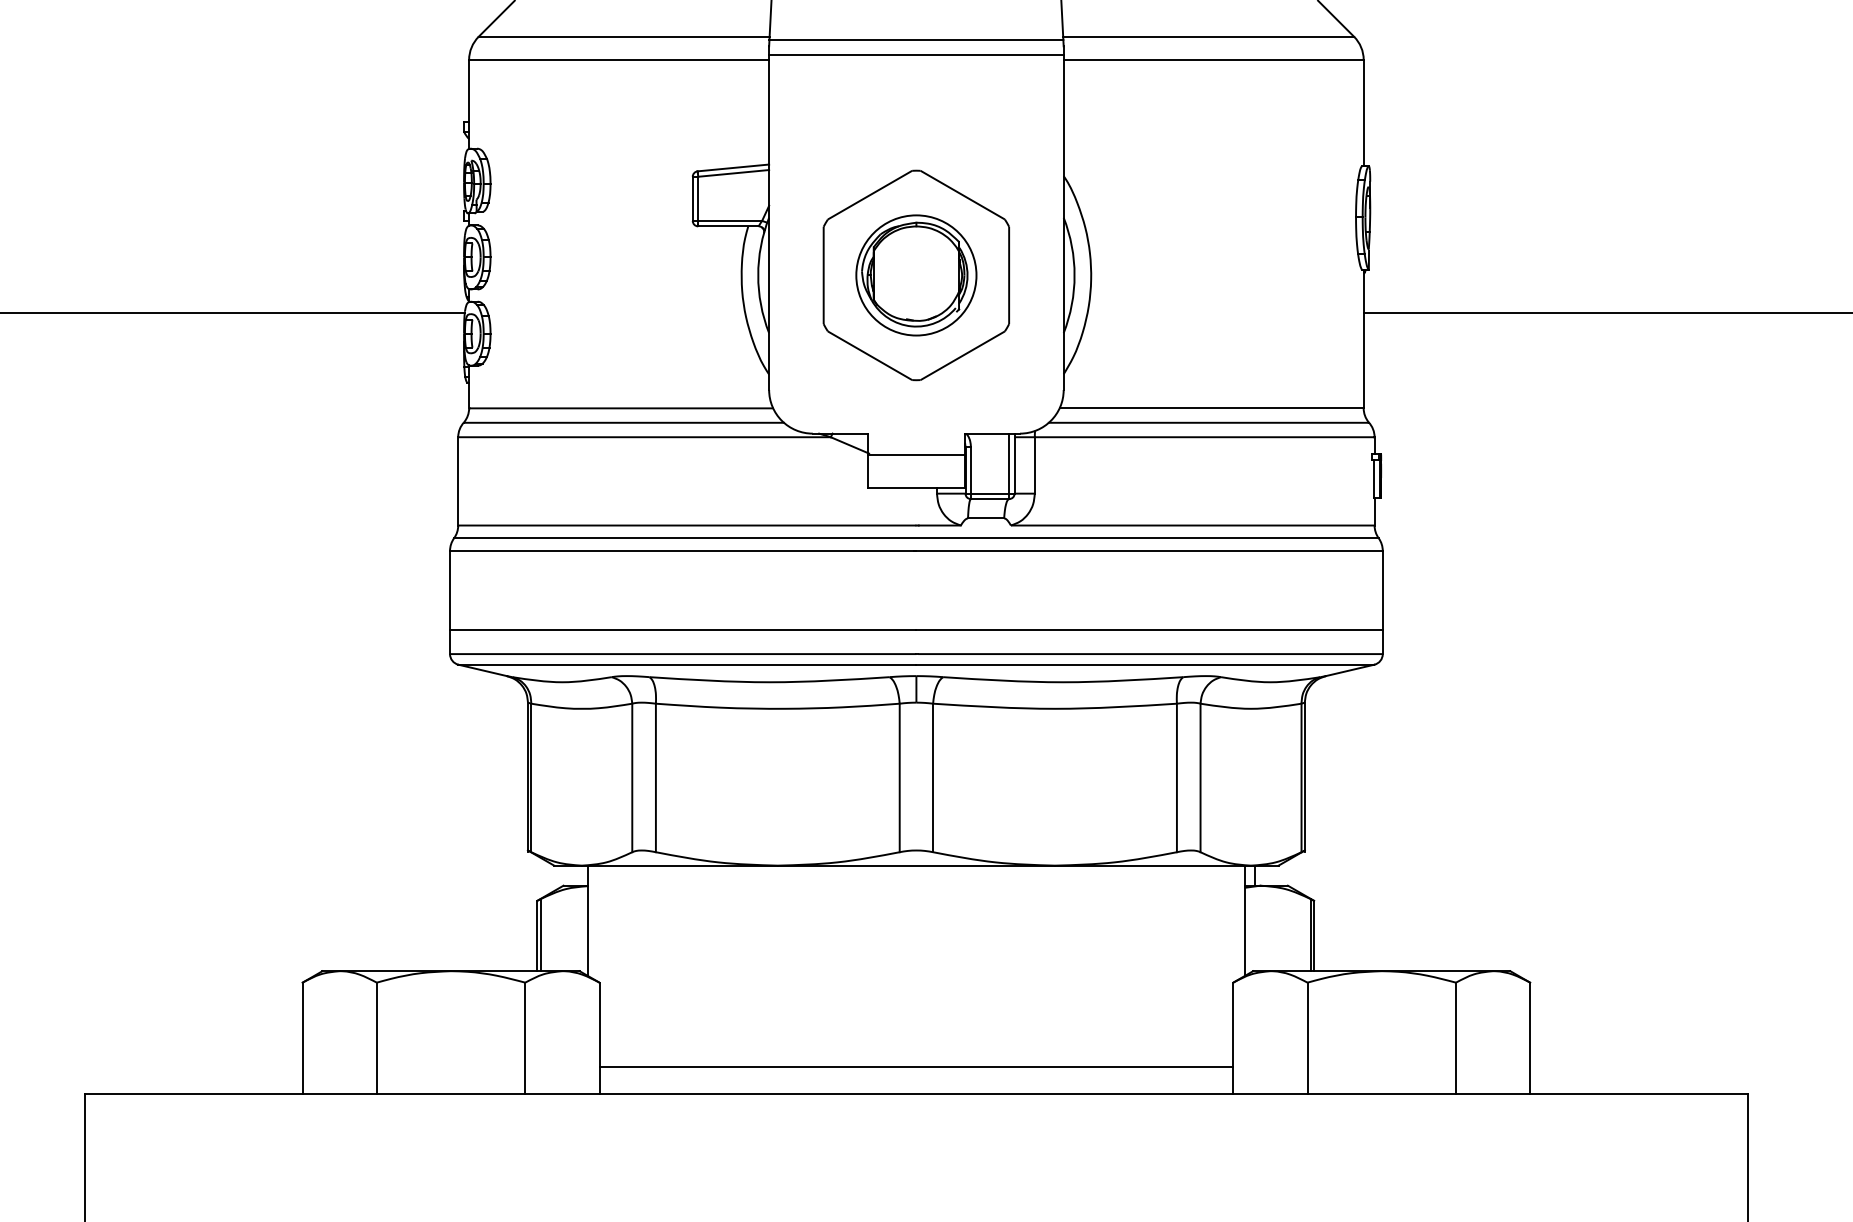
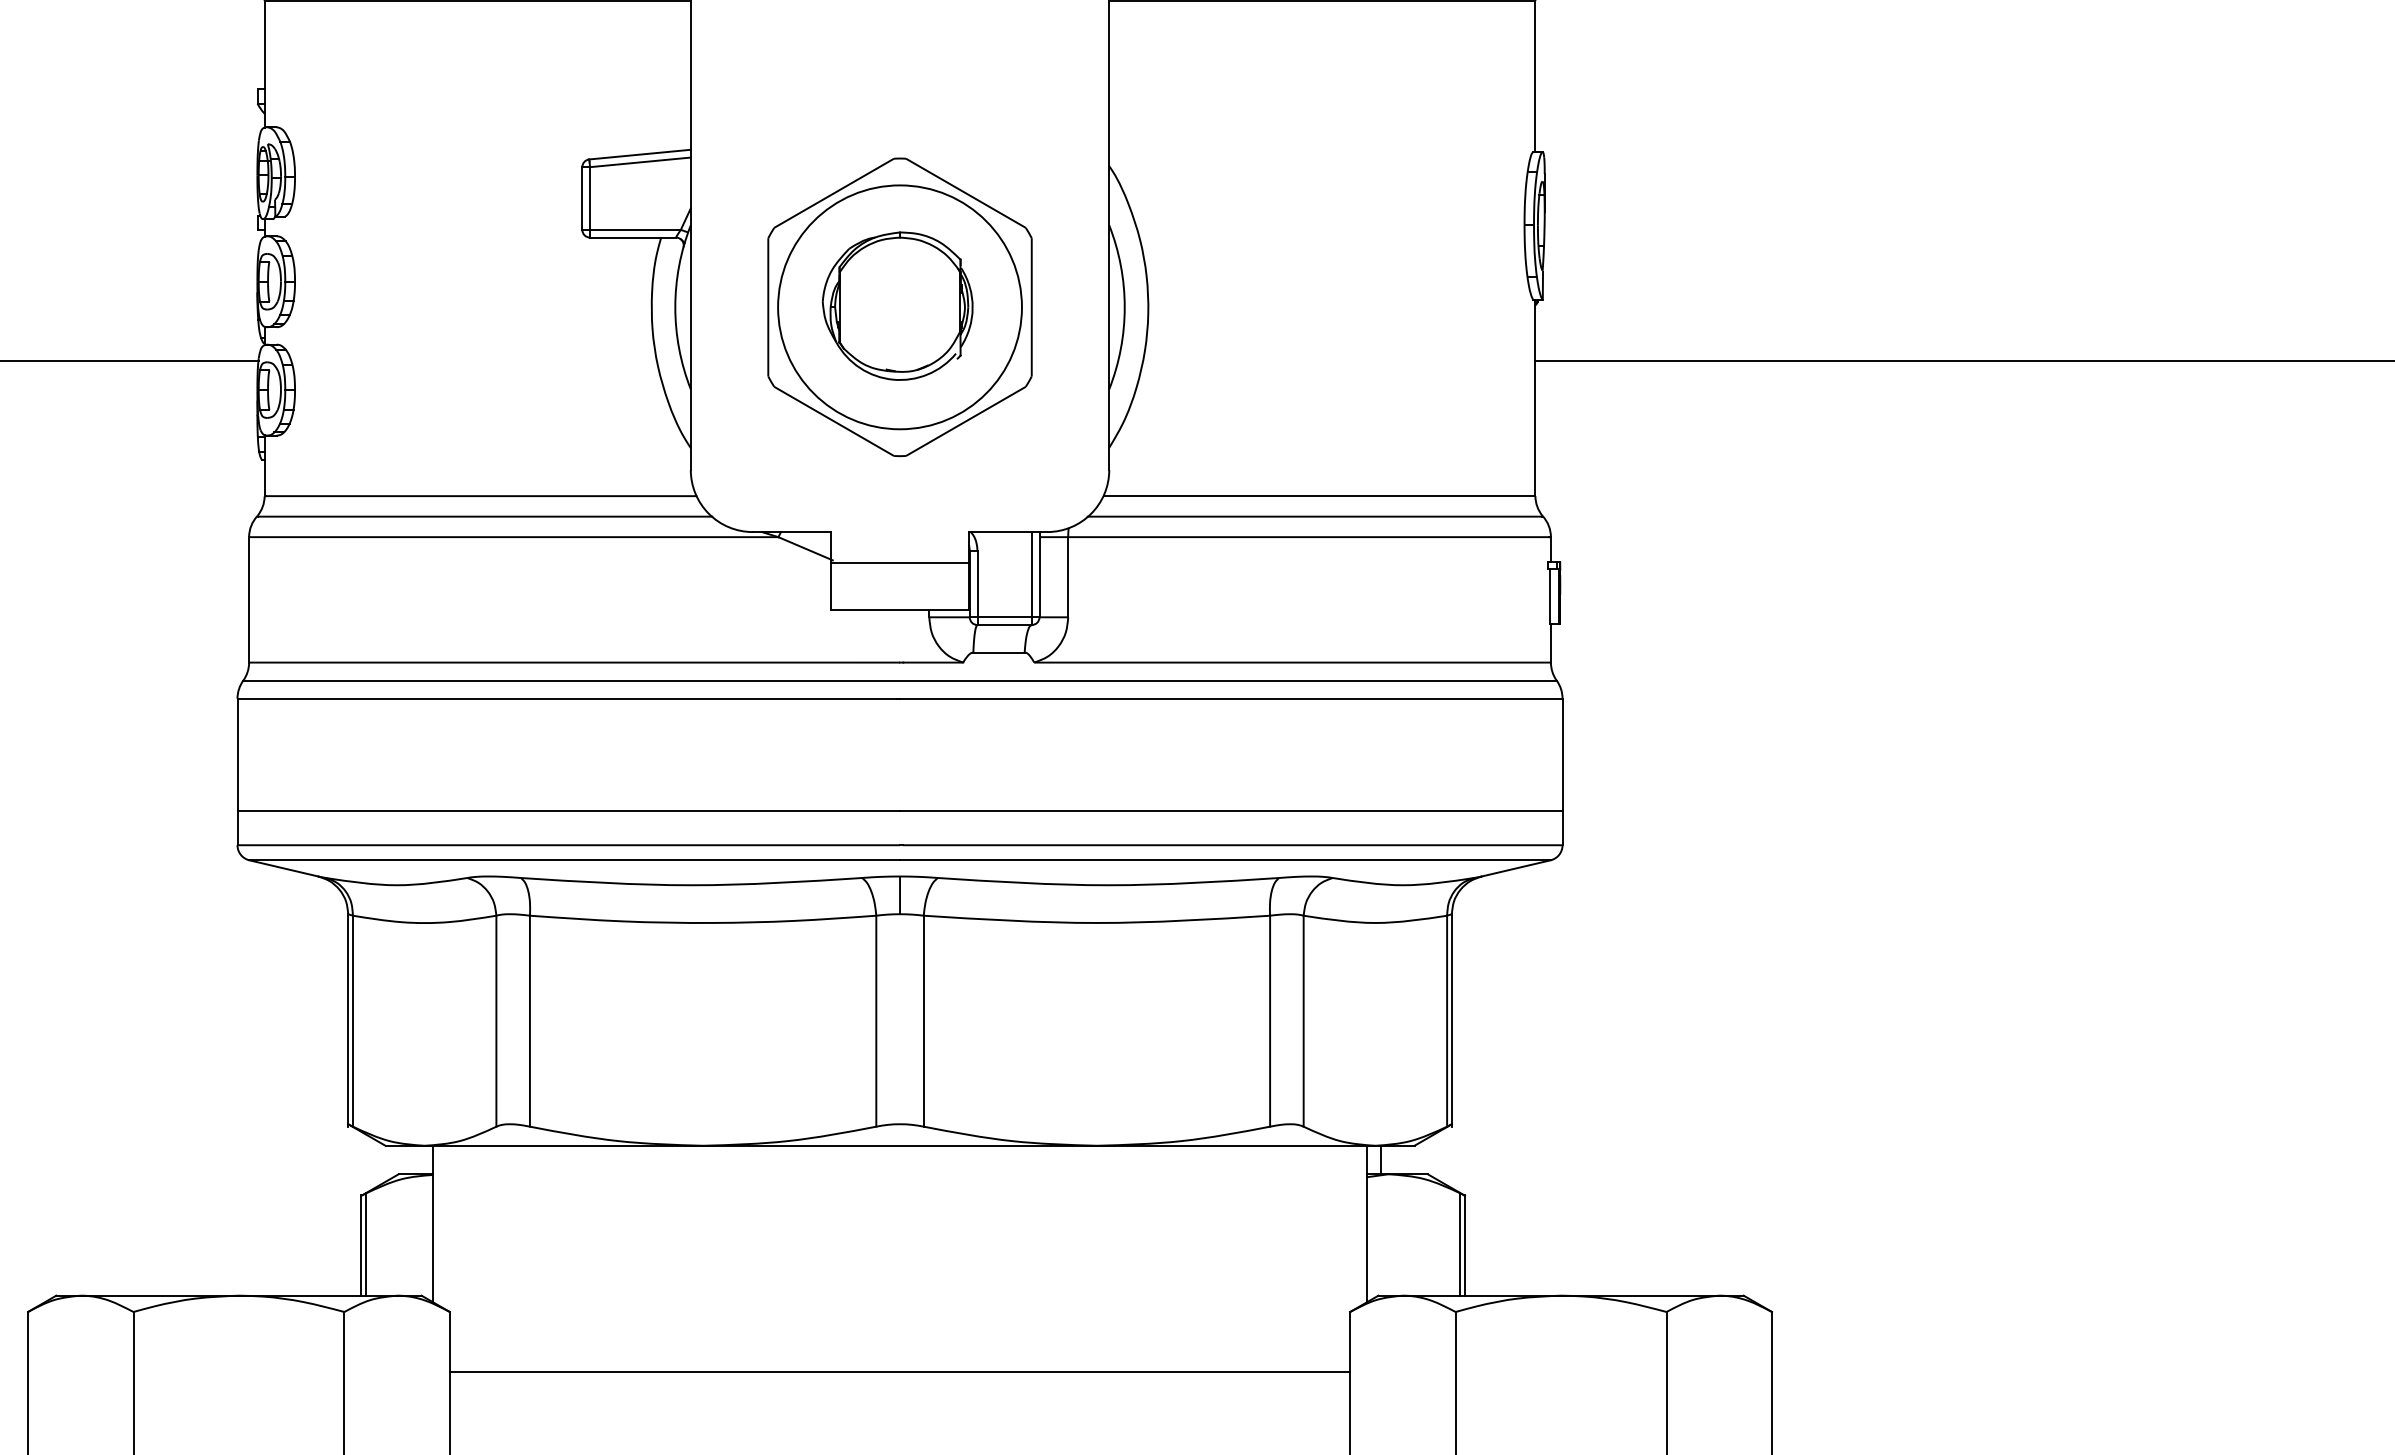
circle: (916, 275) -> (900, 307), size x1.43
line: (916, 1066) -> (900, 1371), moved

